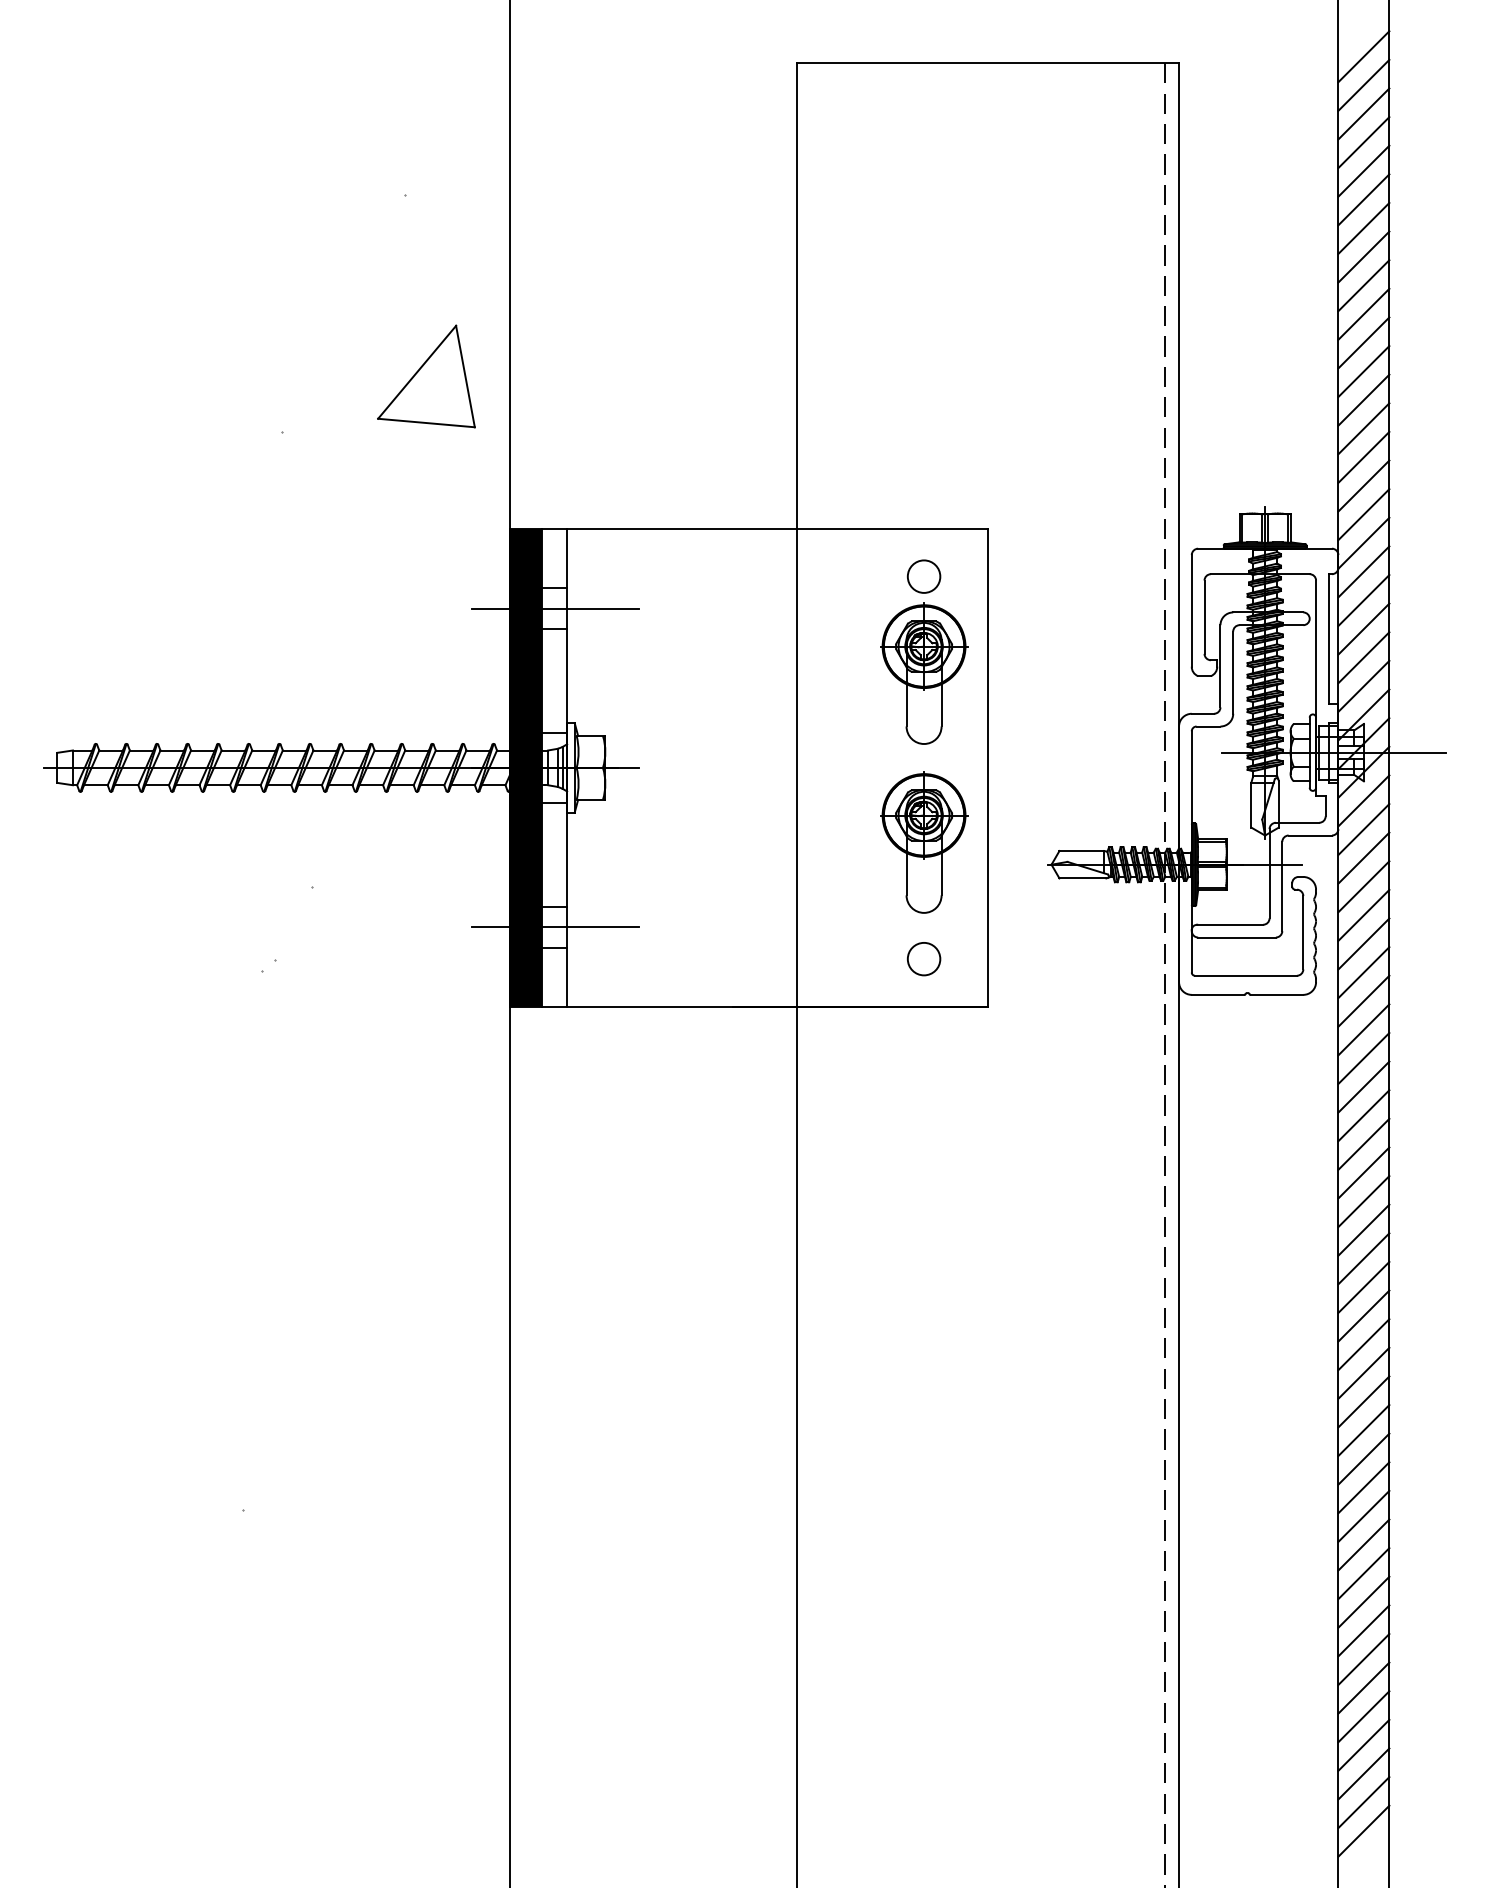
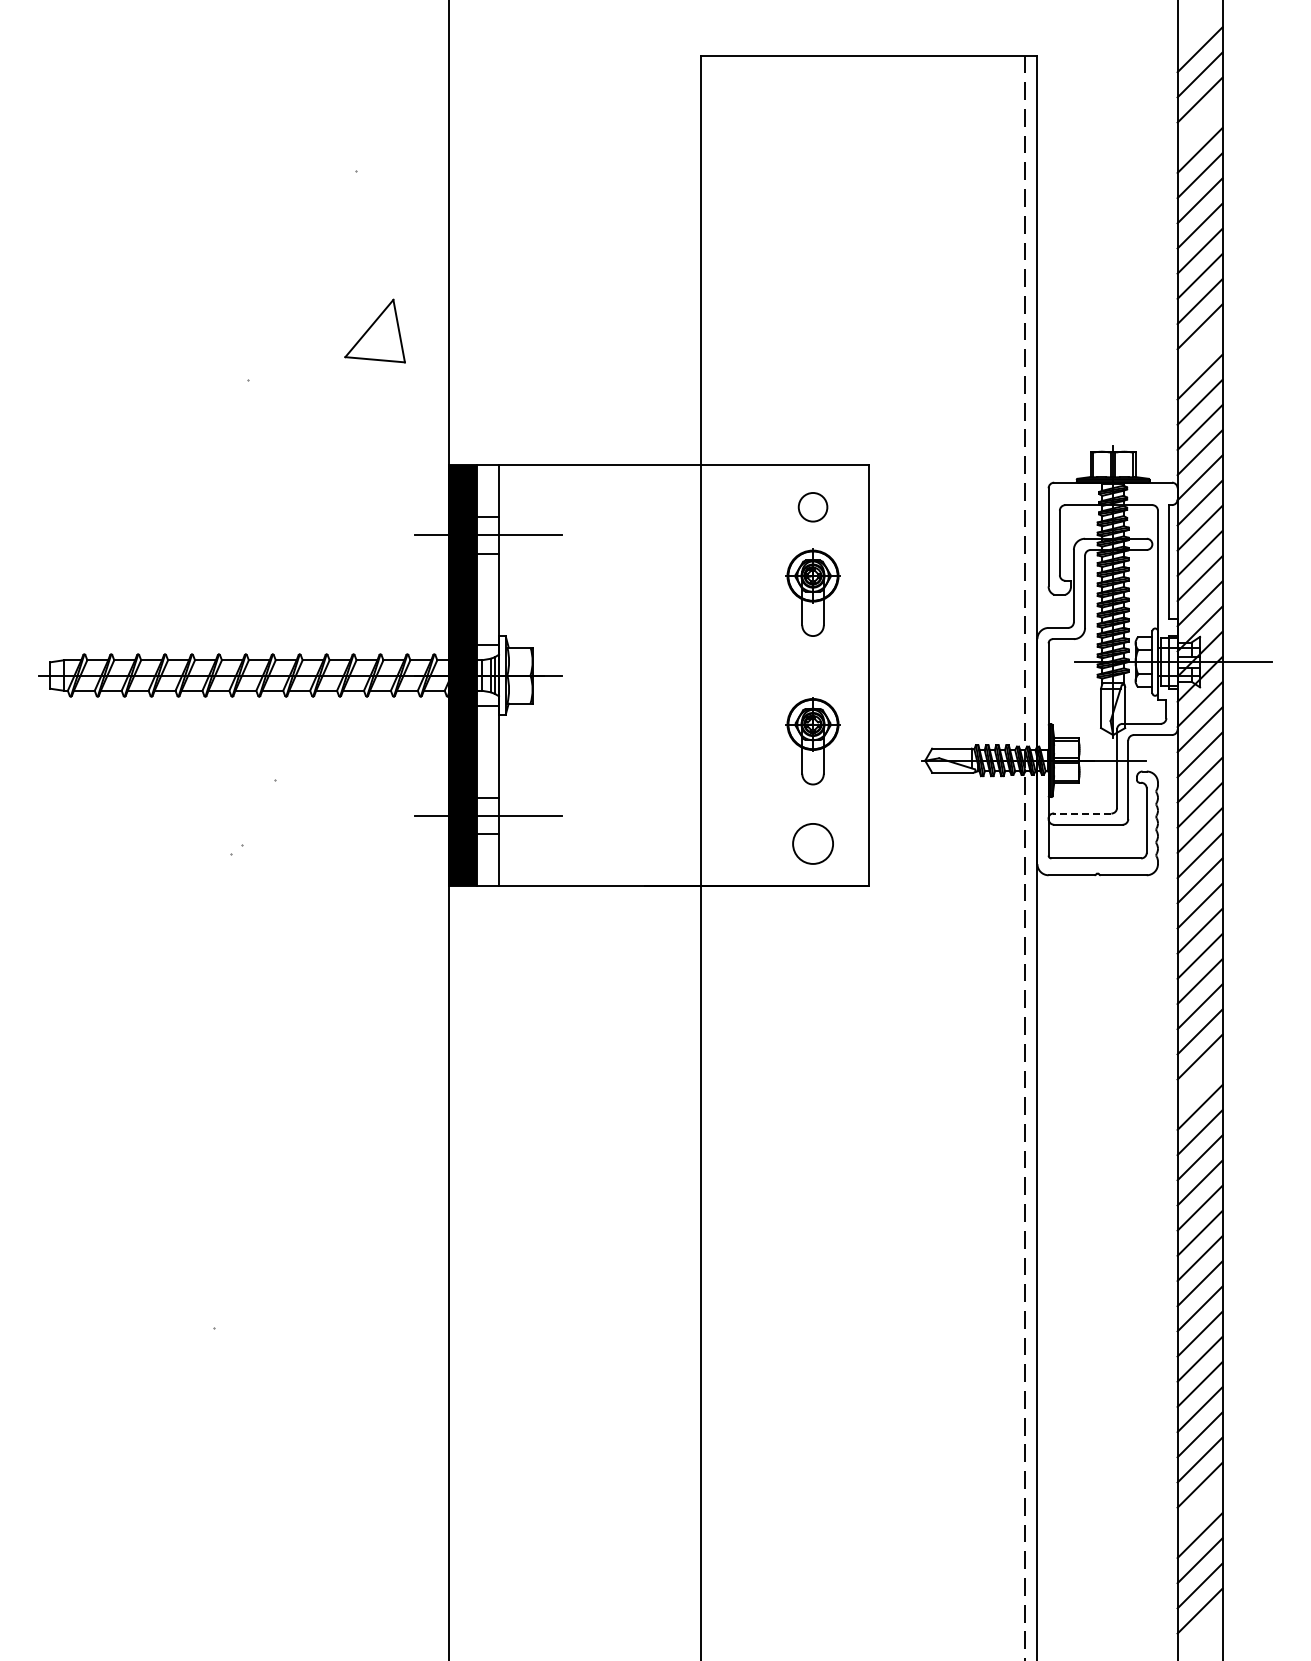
line: (1363, 141) -> (1199, 124), removed
part: (425, 375) -> (374, 330), size x0.7
line: (1363, 399) -> (1199, 351), removed
part: (923, 673) -> (812, 592), size x0.7
part: (923, 841) -> (812, 740), size x0.7
line: (1229, 924) -> (1081, 813), solid -> dashed
circle: (923, 958) -> (812, 843), size x1.4
line: (1363, 1229) -> (1199, 1081), removed
line: (1363, 1716) -> (1199, 1510), removed

